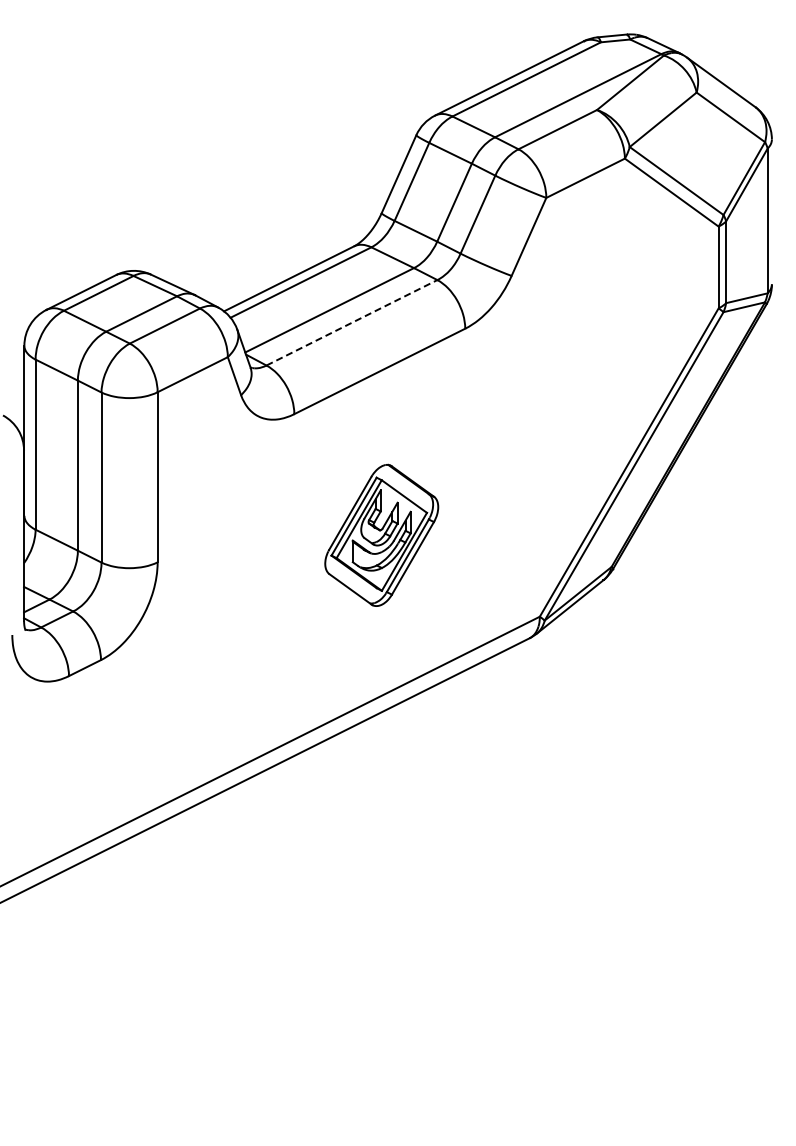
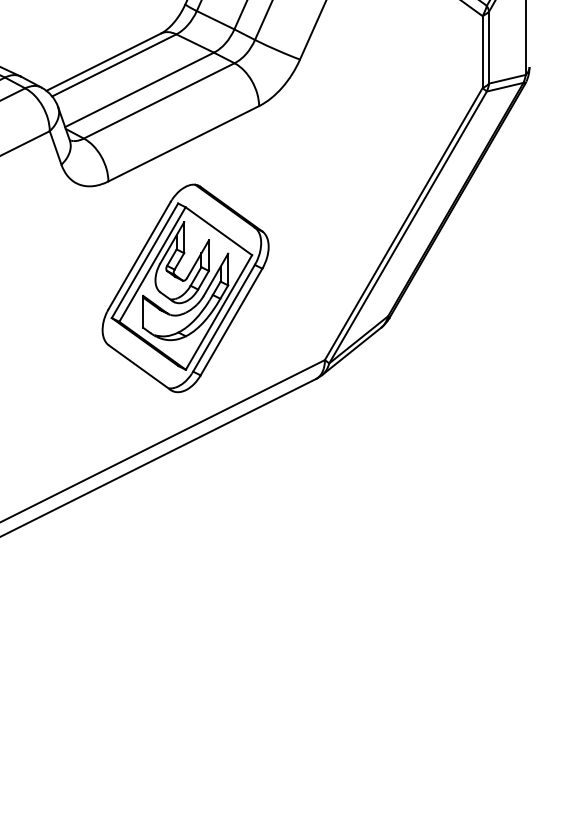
line: (351, 322) -> (158, 100), dashed -> solid
part: (381, 535) -> (185, 288), size x1.67

